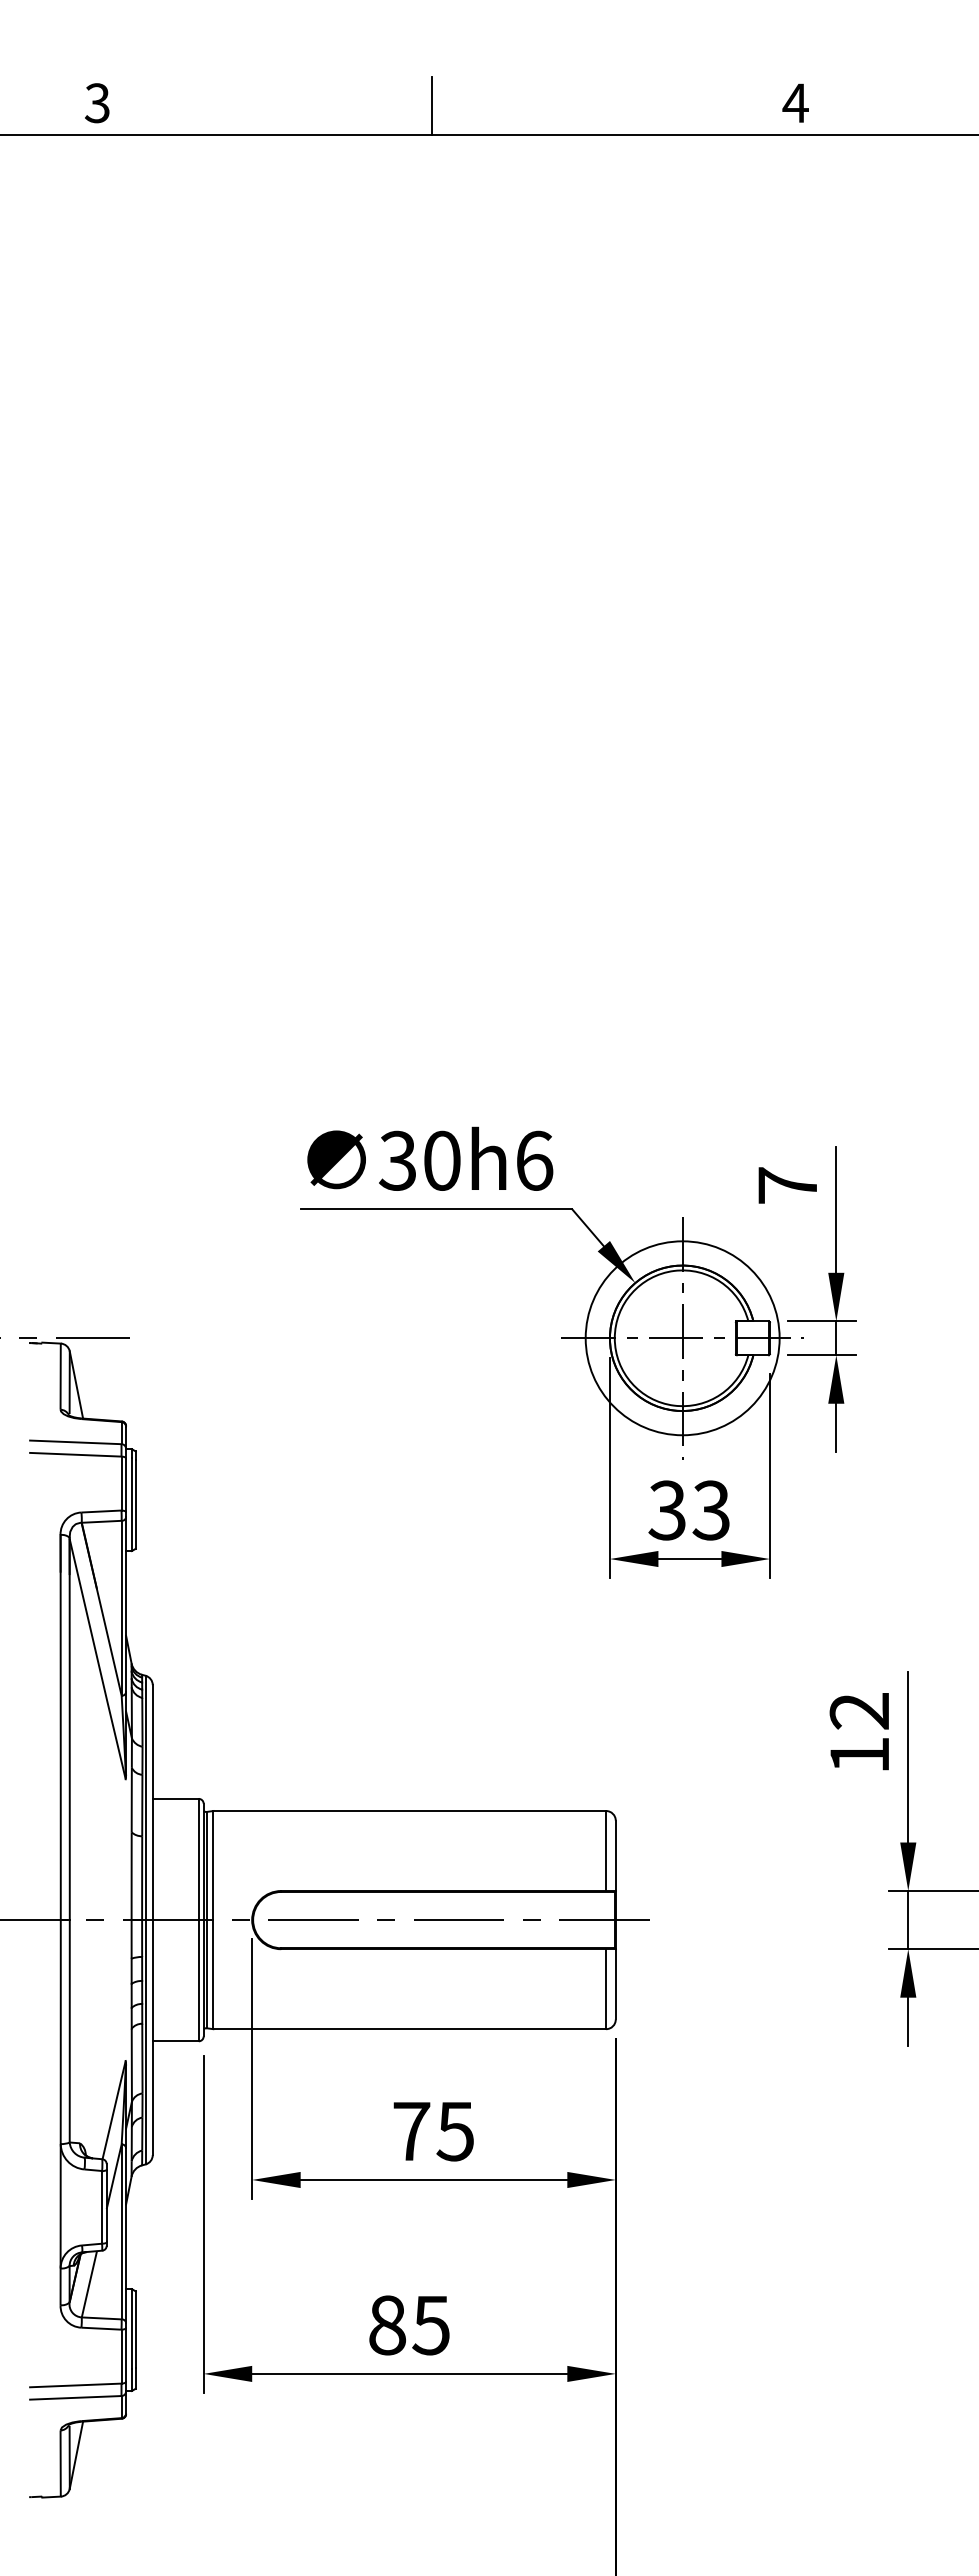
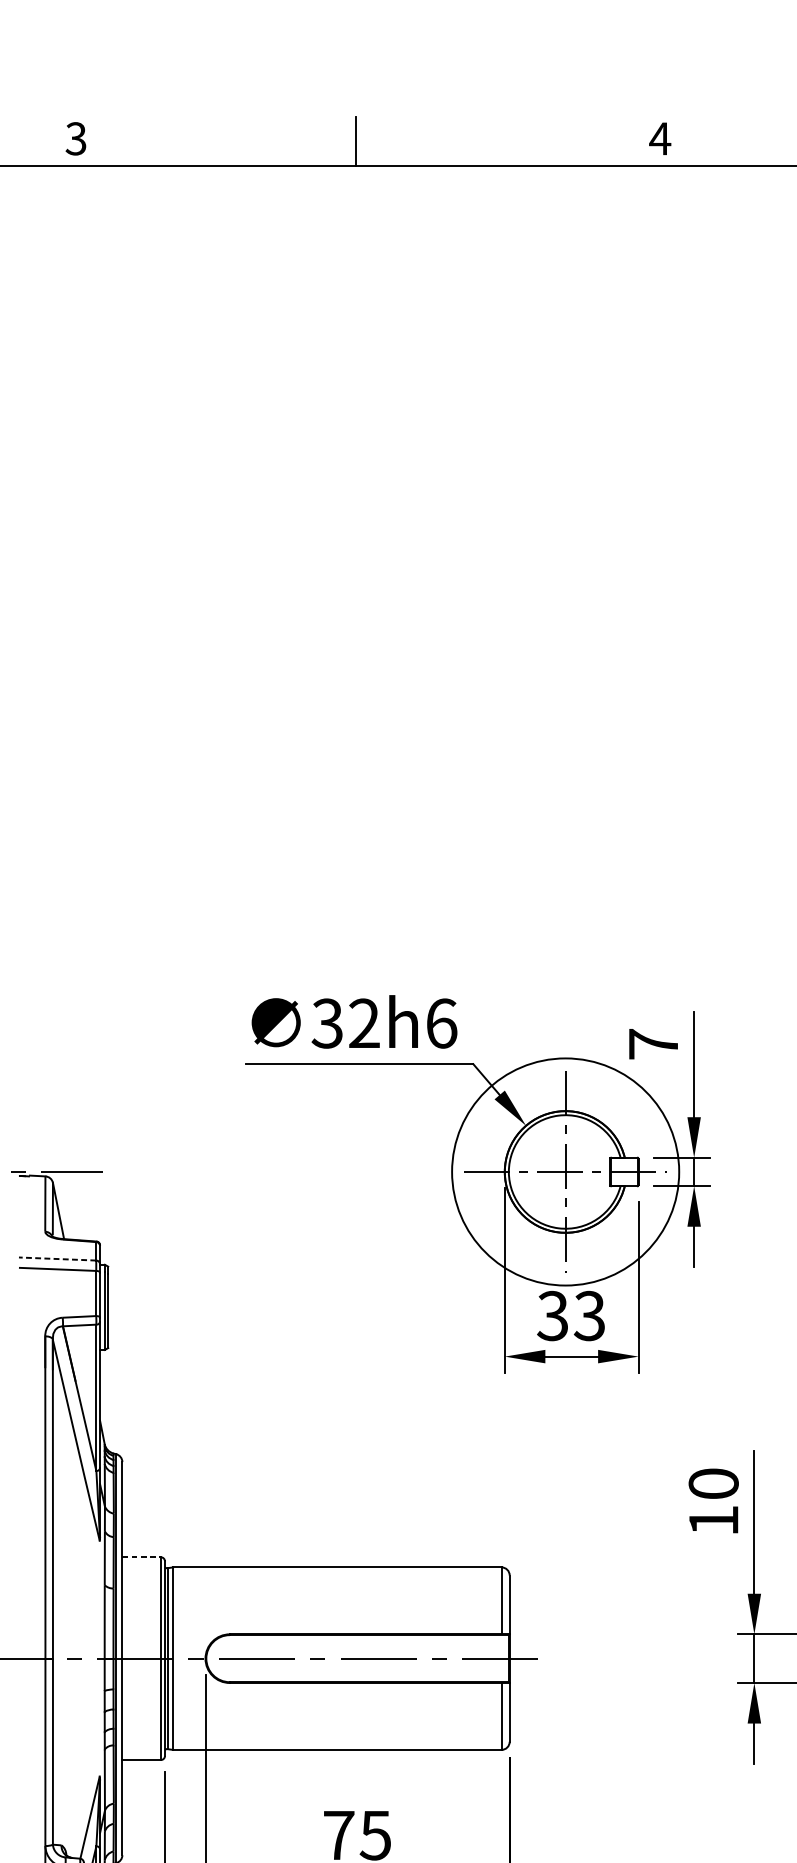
text: (441, 1160) -> (363, 1023), 30h6 -> 32h6
circle: (682, 1338) -> (565, 1172), size x1.4
line: (75, 1442) -> (57, 1259), solid -> dashed
text: (859, 1711) -> (713, 1484), 12 -> 10
line: (176, 1798) -> (142, 1556), solid -> dashed

